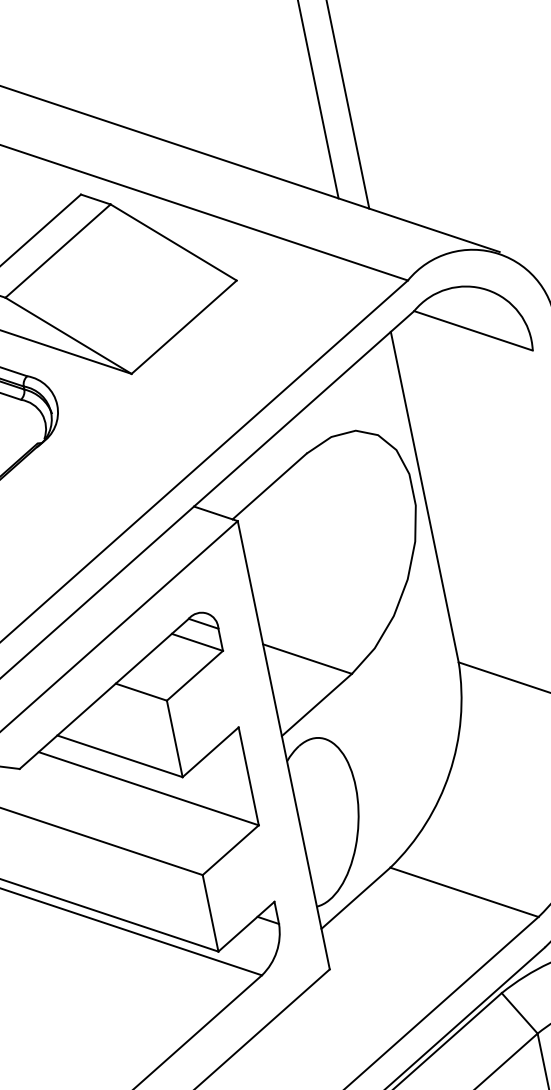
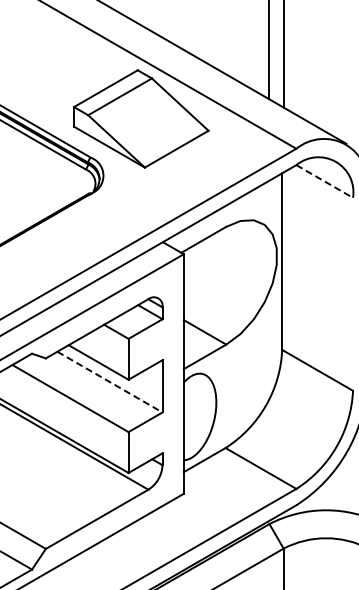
line: (473, 330) -> (324, 181), solid -> dashed
line: (147, 789) -> (109, 382), solid -> dashed

